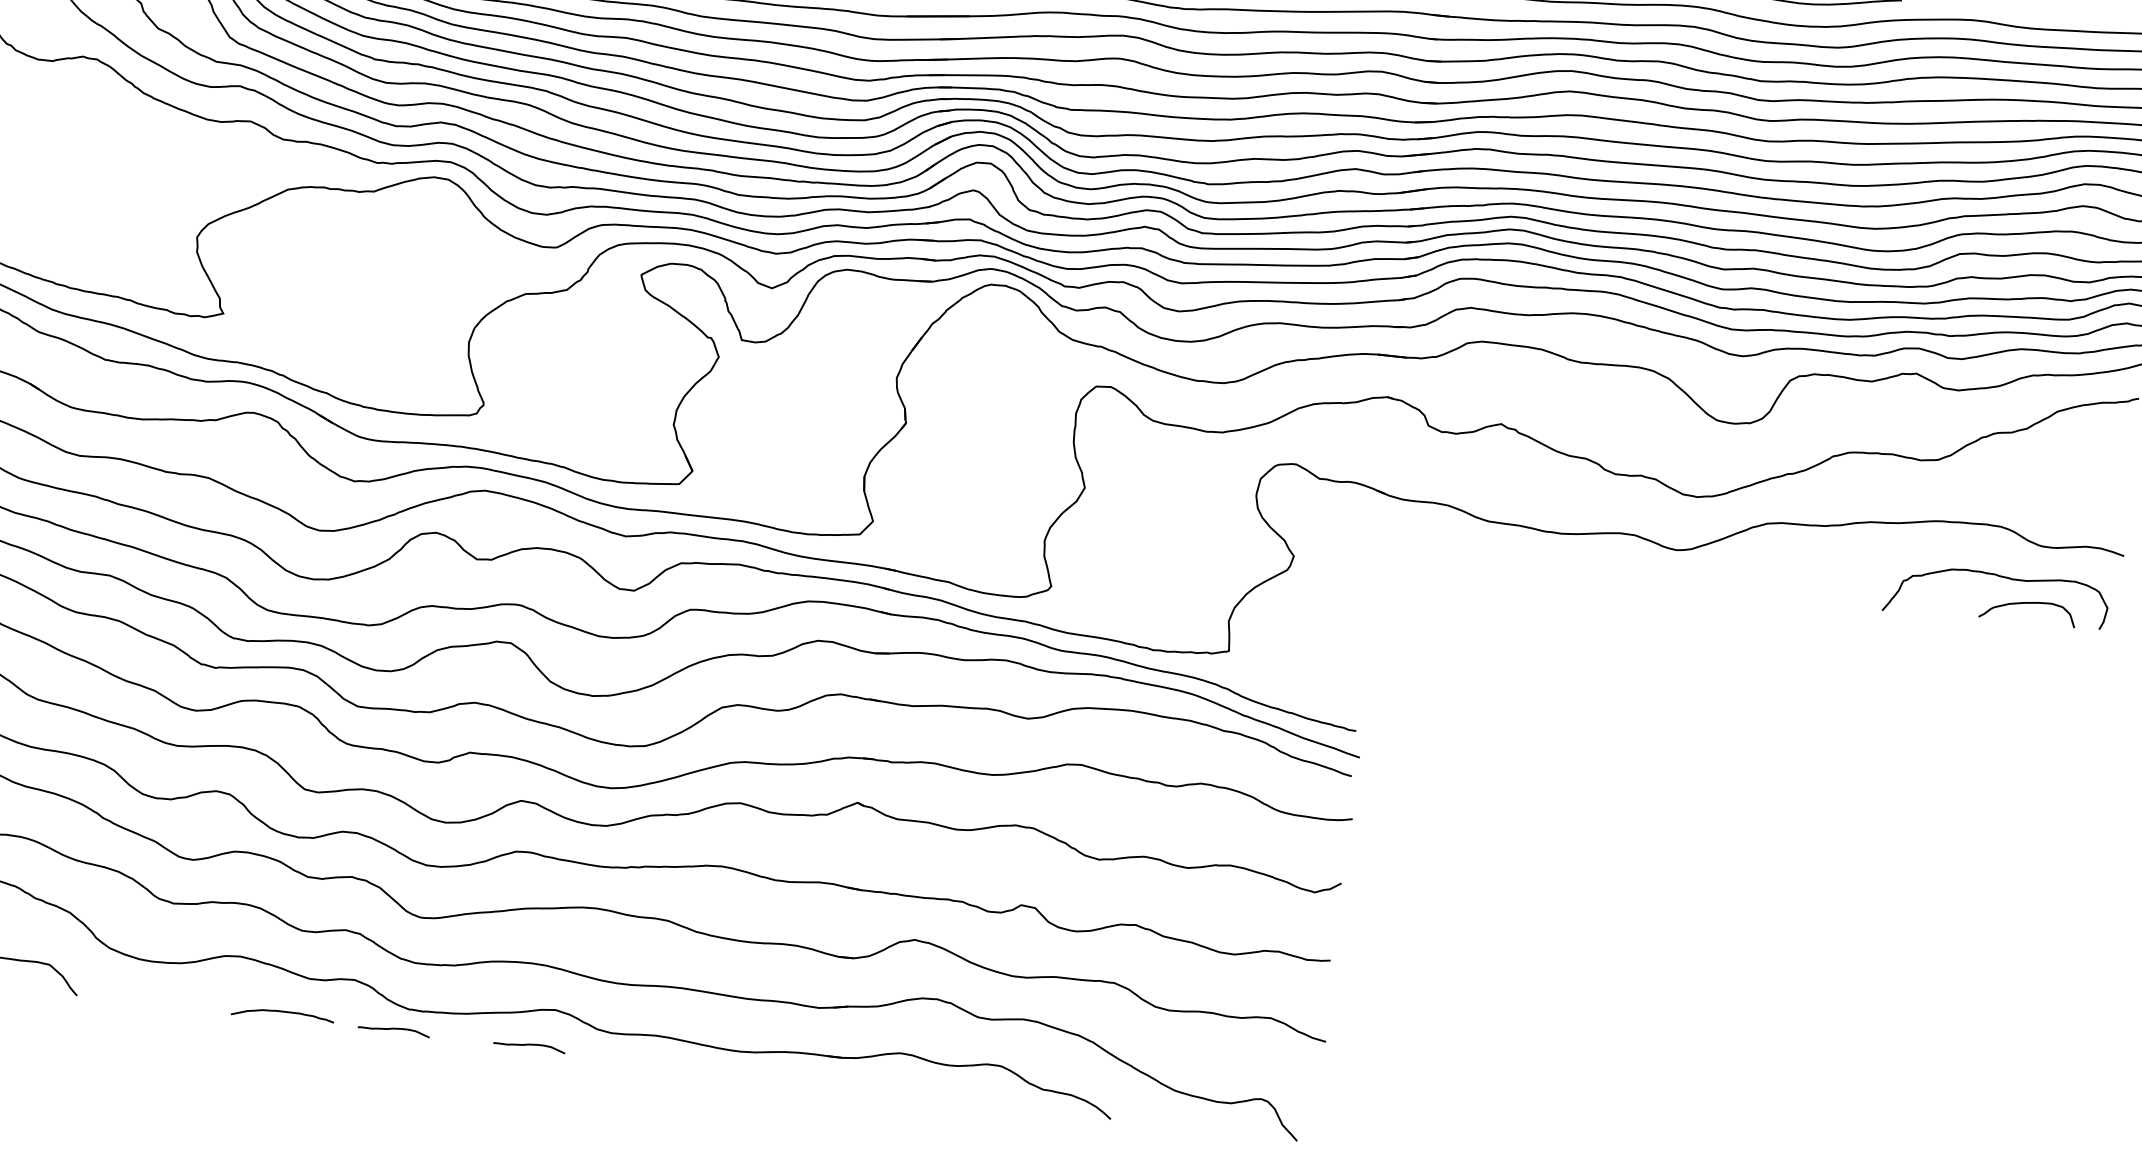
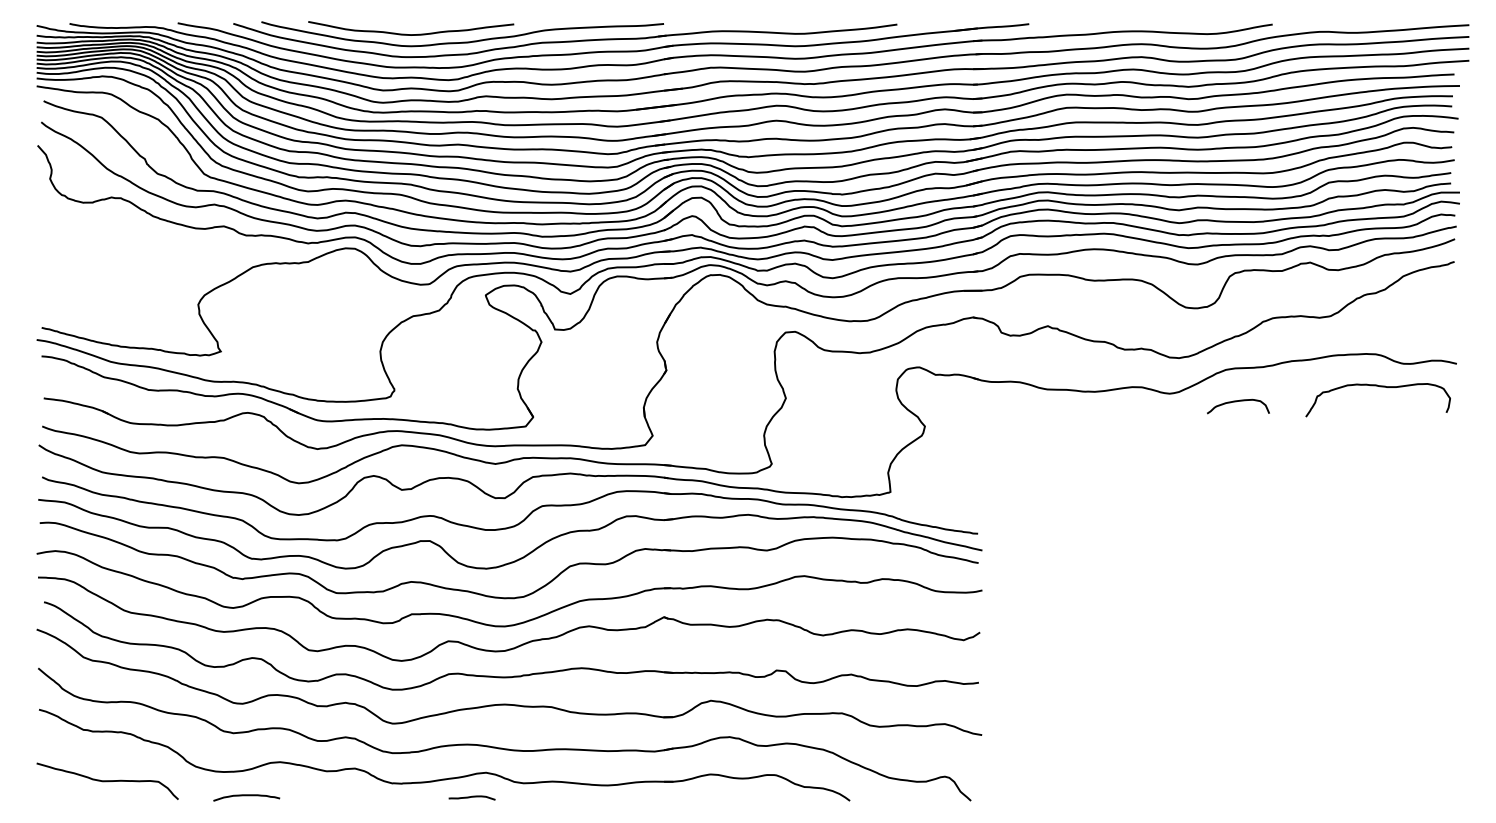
curve: (2025, 604) -> (1236, 402), moved
curve: (282, 1013) -> (246, 796), moved
curve: (393, 1029) -> (383, 797), removed

